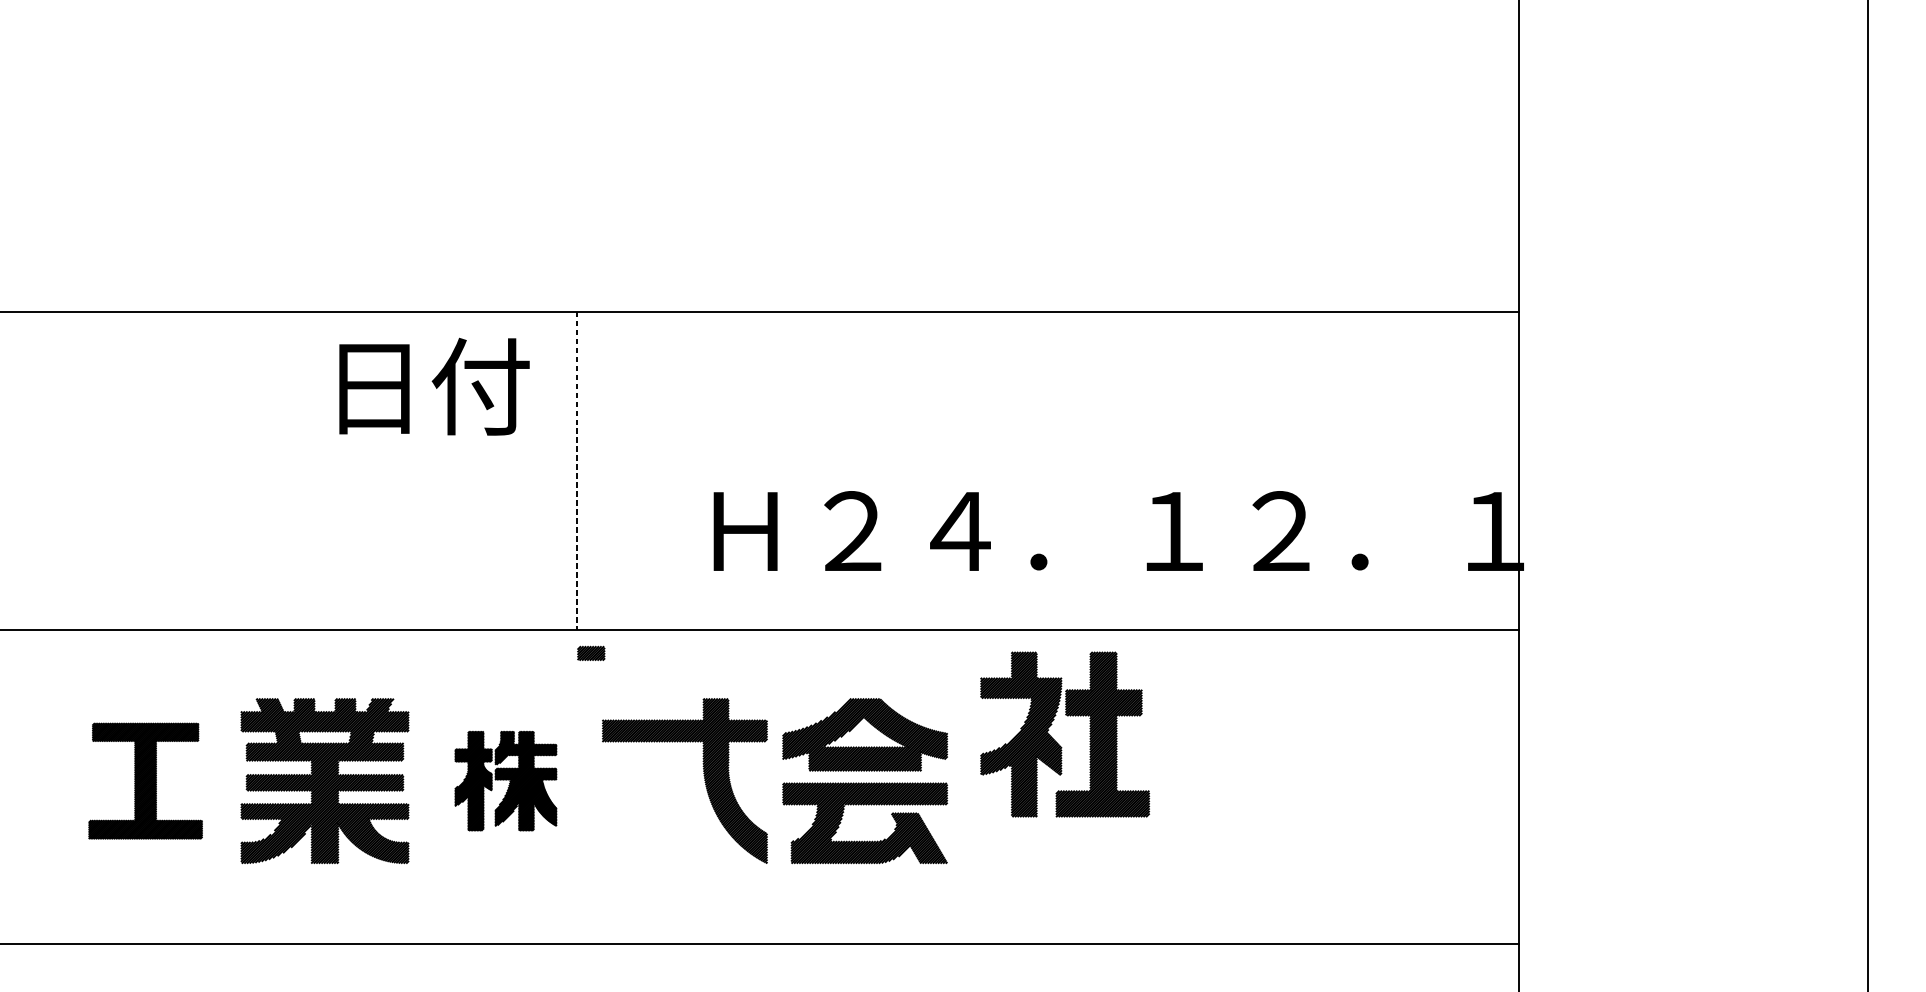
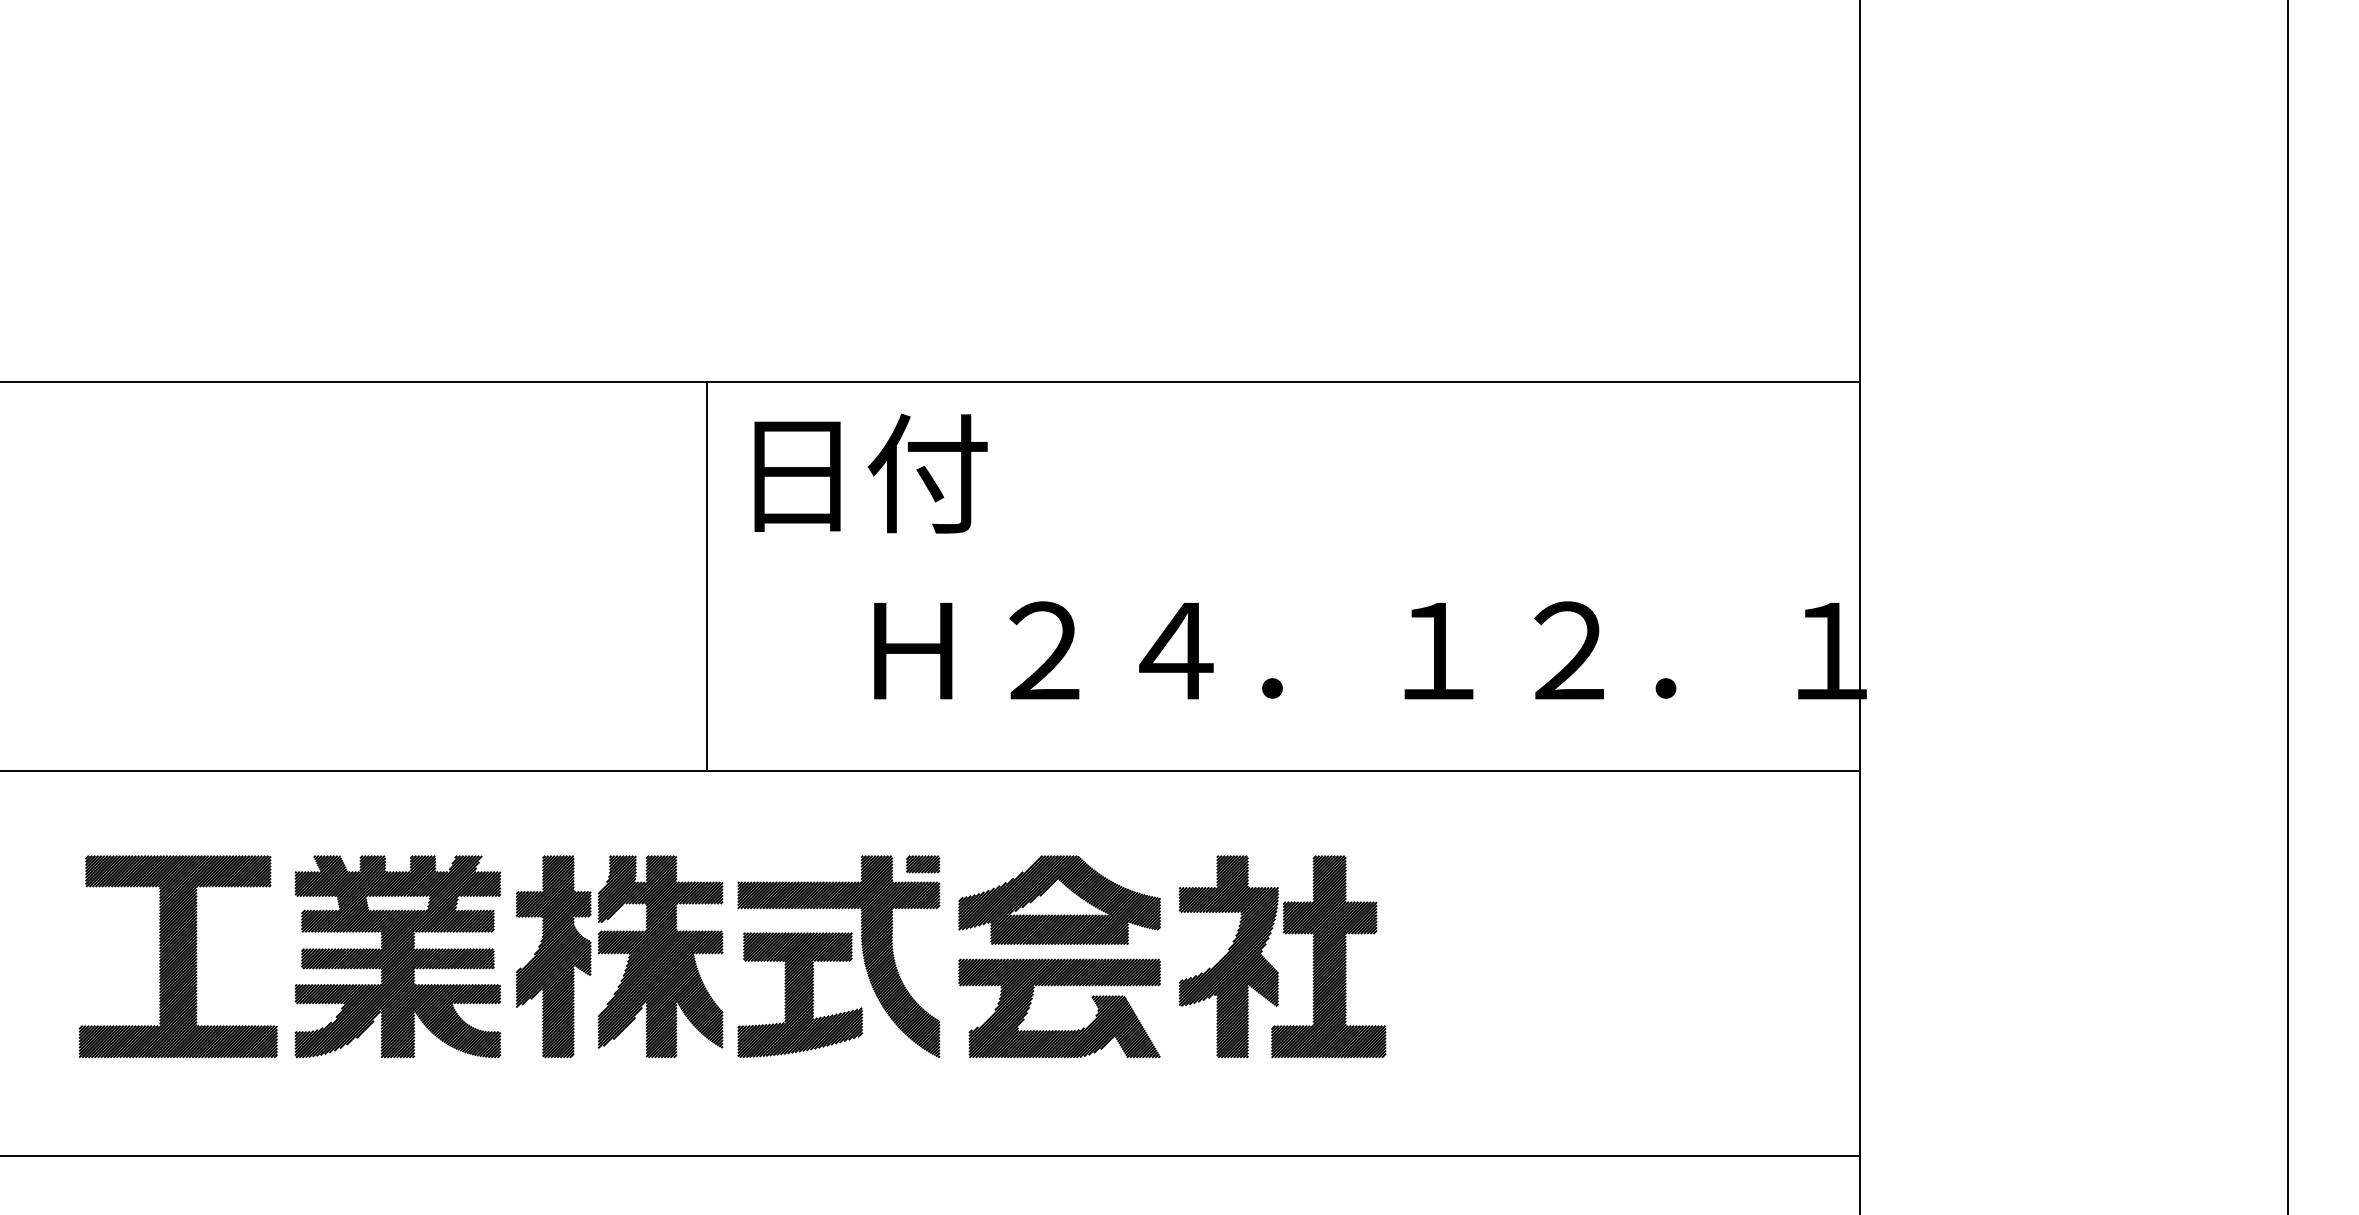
text: (434, 386) -> (870, 473), moved
line: (576, 470) -> (706, 576), dashed -> solid
part: (591, 653) -> (923, 864), moved
part: (1056, 741) -> (1272, 965), moved
part: (145, 780) -> (177, 956), size x1.43
part: (505, 780) -> (619, 956), size x1.67
part: (652, 812) -> (799, 995), added

